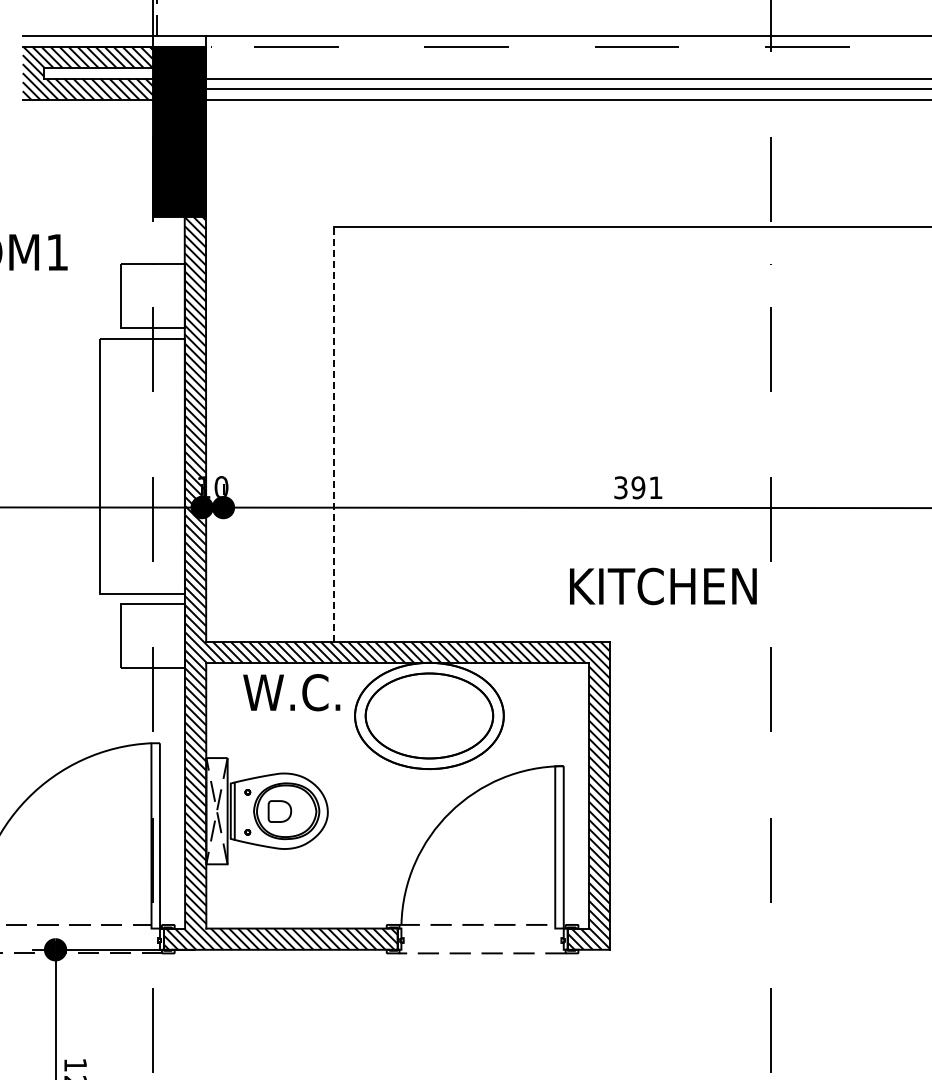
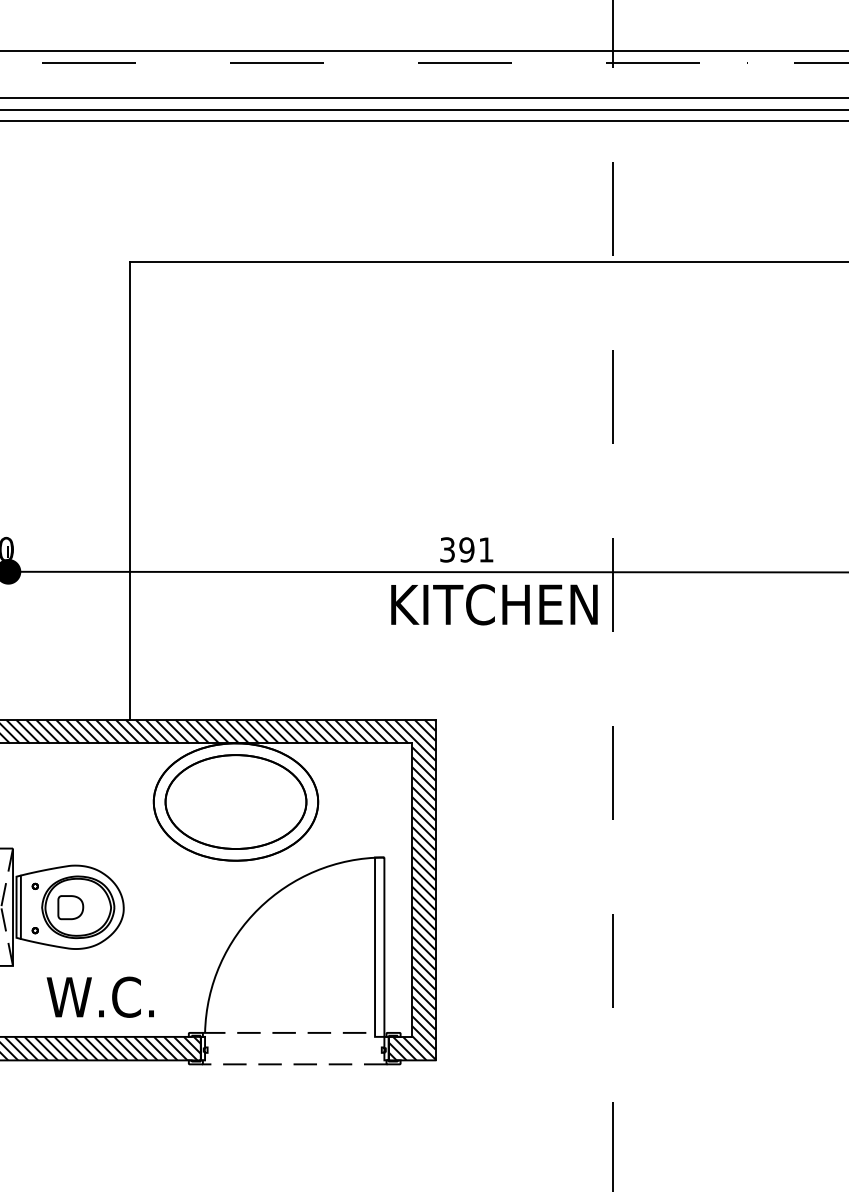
line: (333, 434) -> (129, 491), dashed -> solid
text: (663, 586) -> (494, 604), moved
text: (291, 692) -> (100, 997), moved

